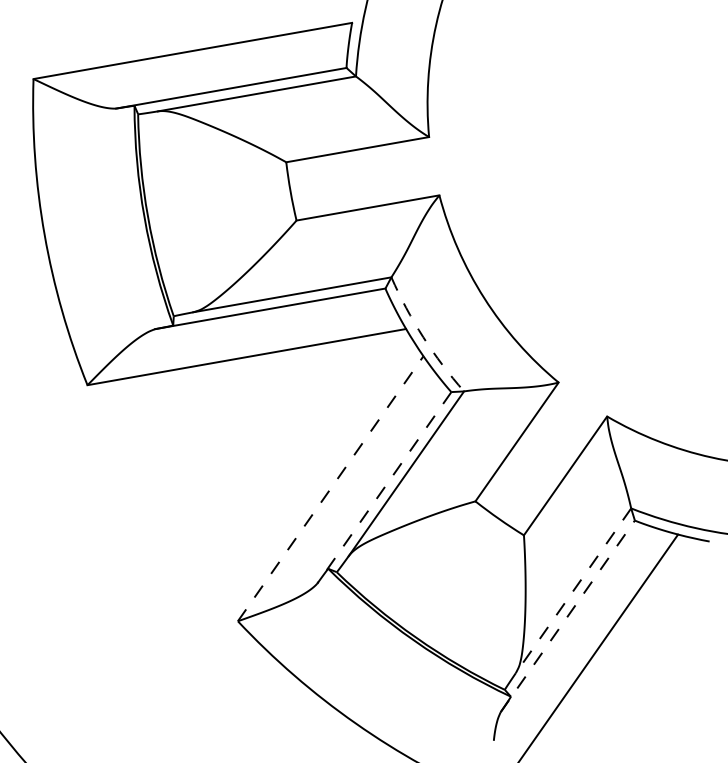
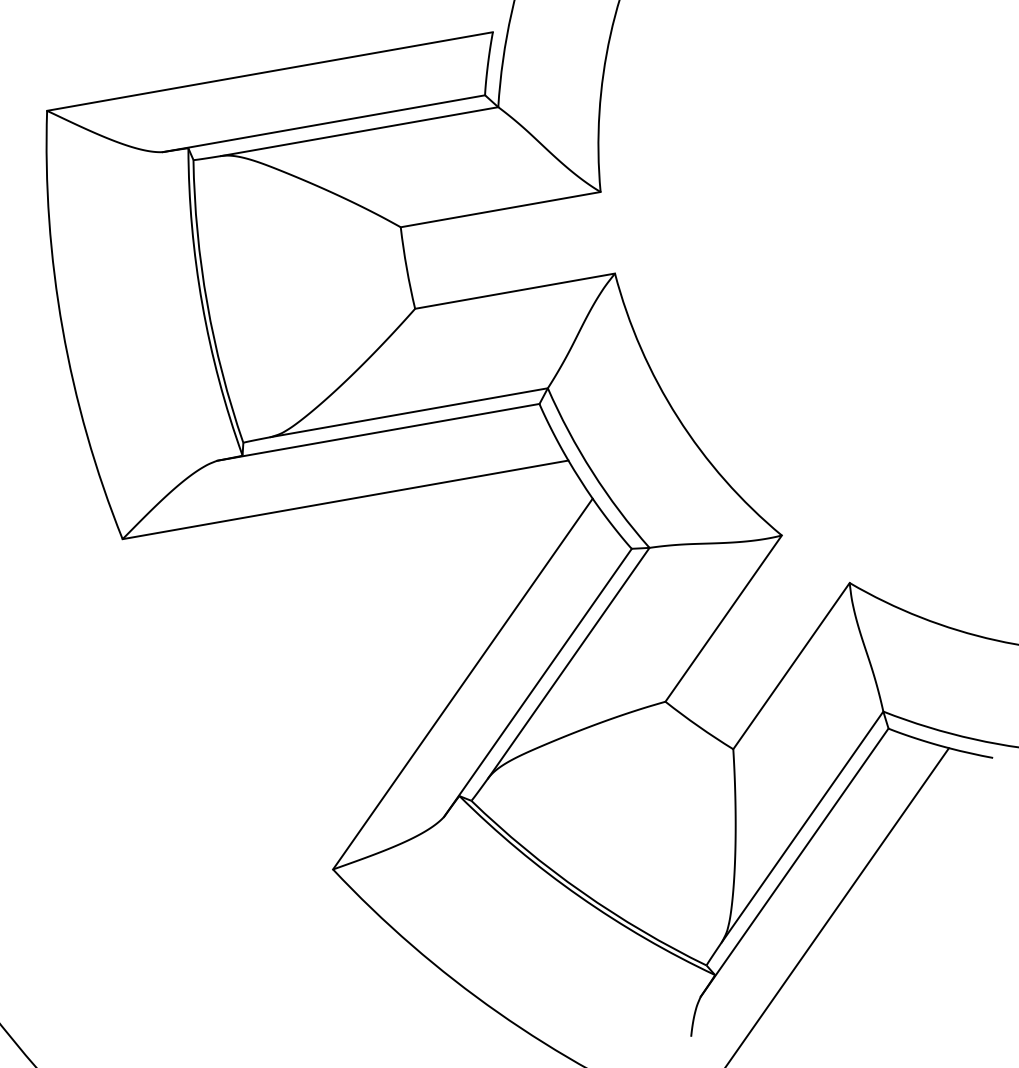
arc: (423, 337) -> (592, 472), dashed -> solid
line: (384, 487) -> (538, 682), dashed -> solid
line: (330, 488) -> (462, 683), dashed -> solid
line: (573, 590) -> (802, 826), dashed -> solid
line: (567, 616) -> (794, 862), dashed -> solid

